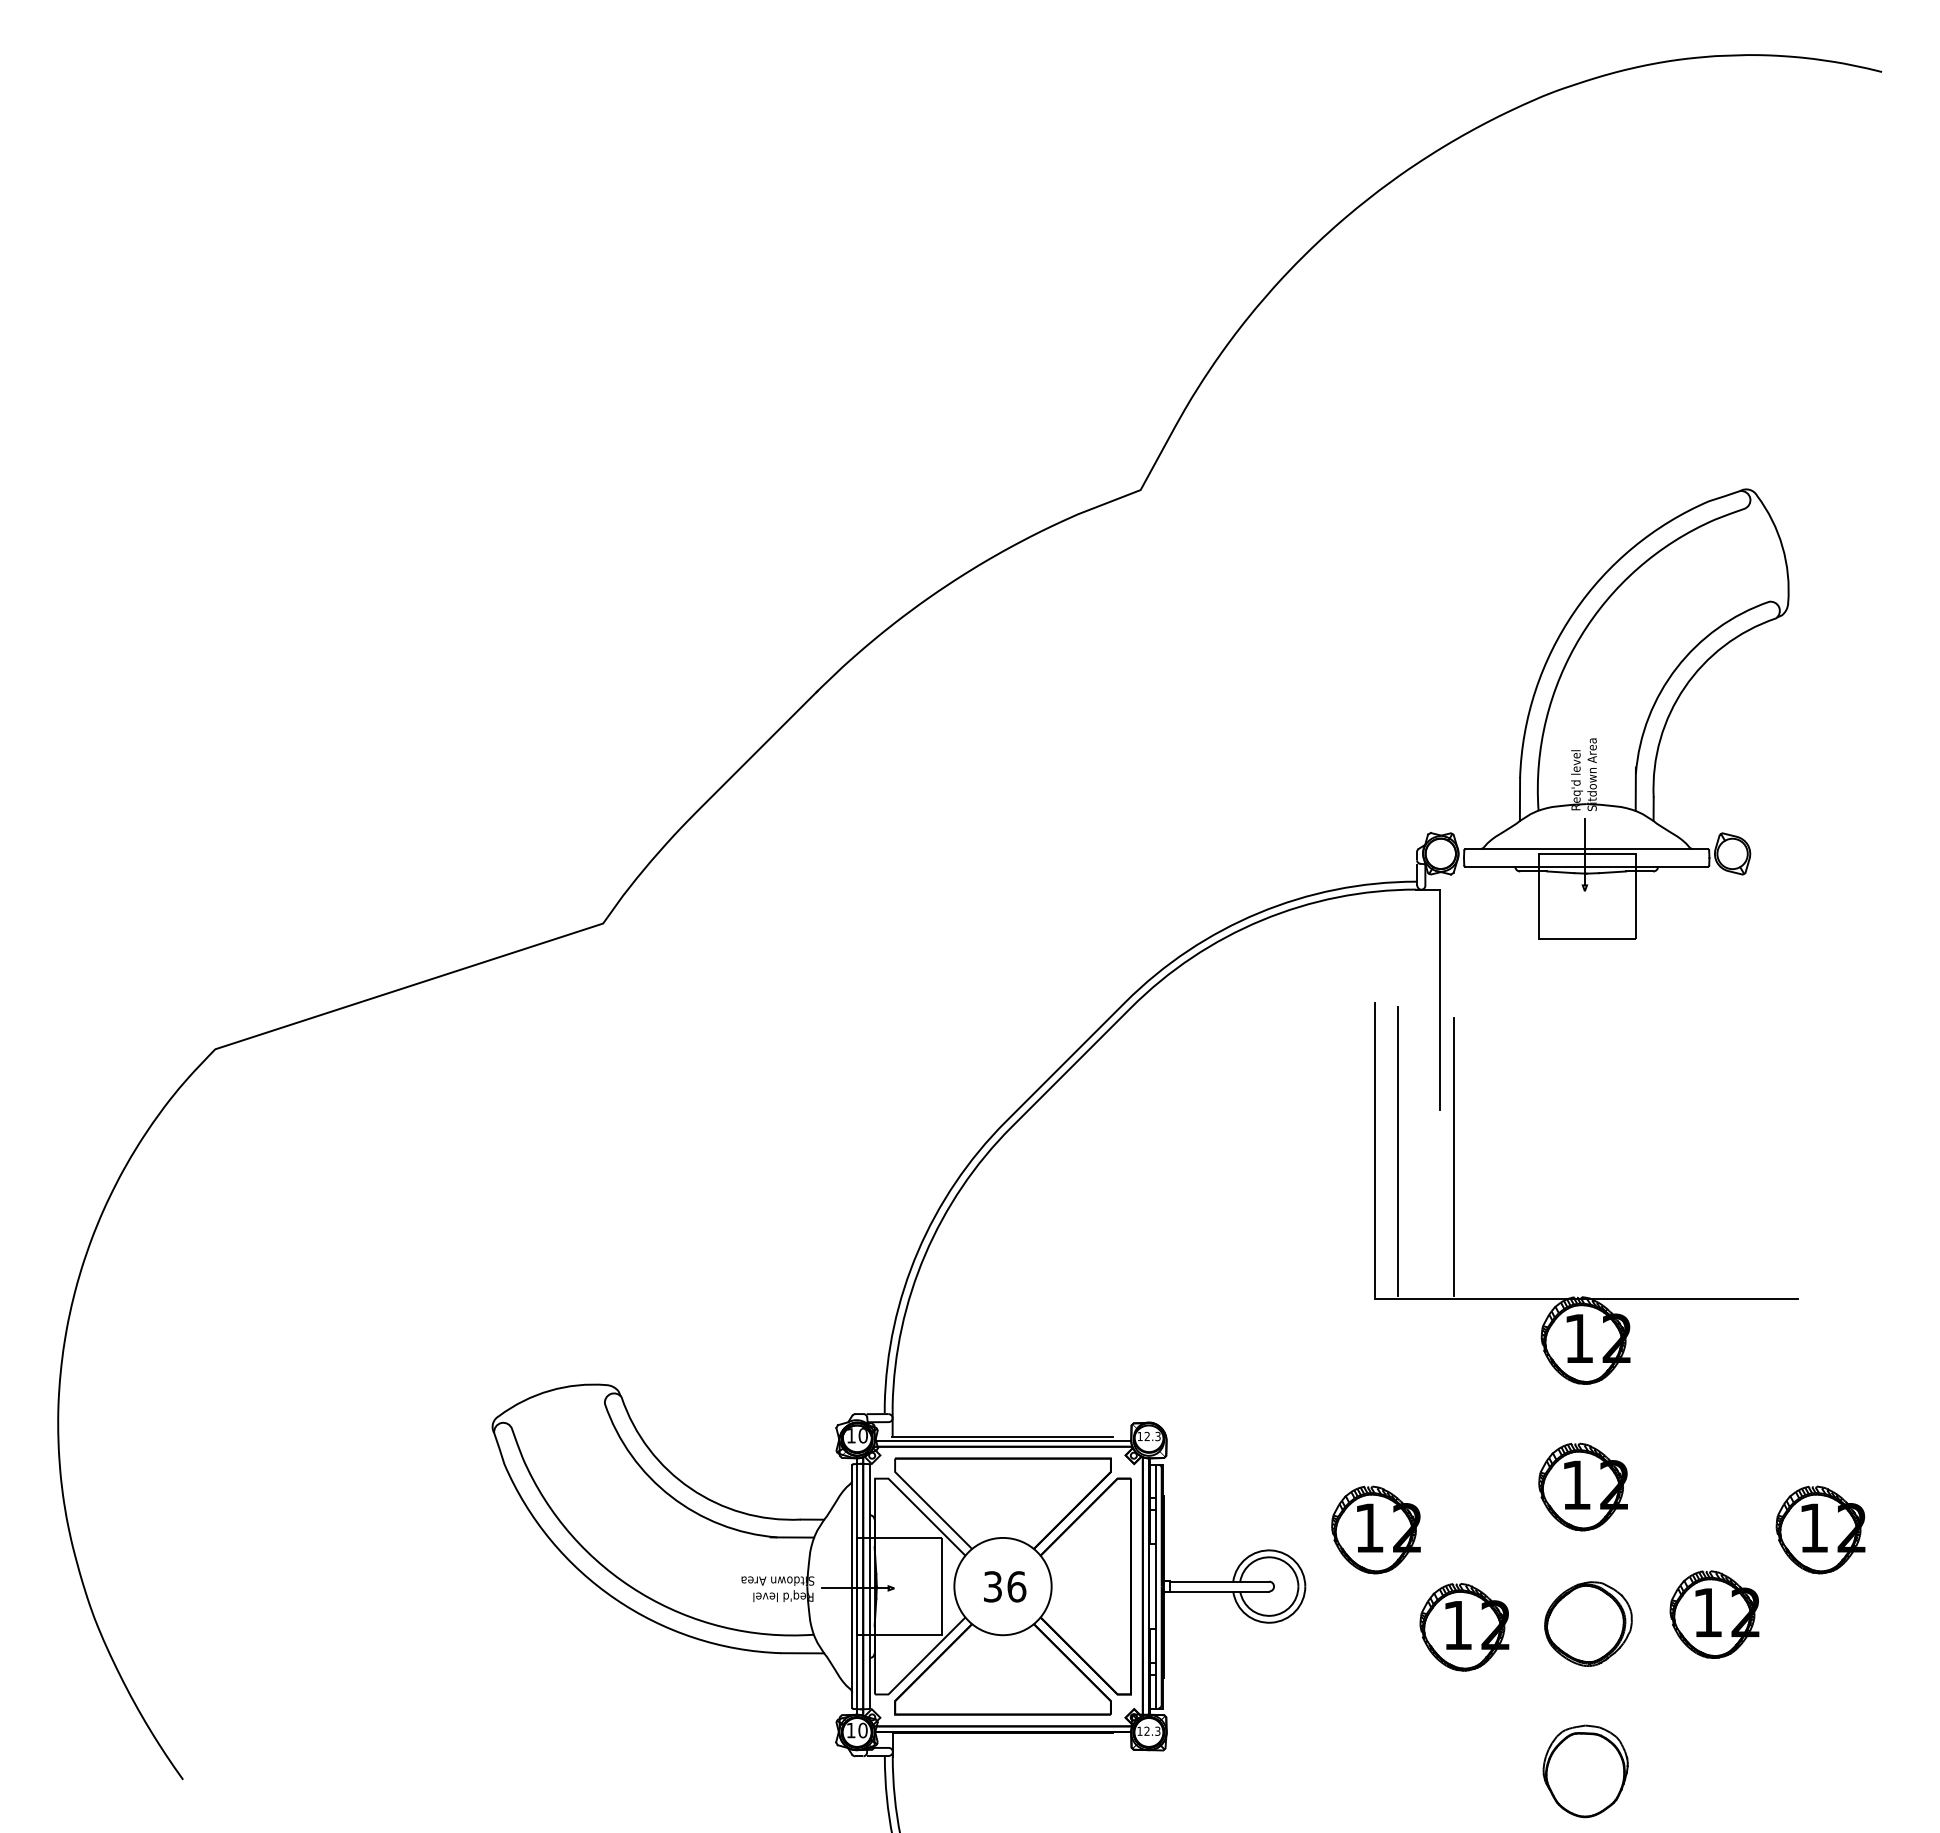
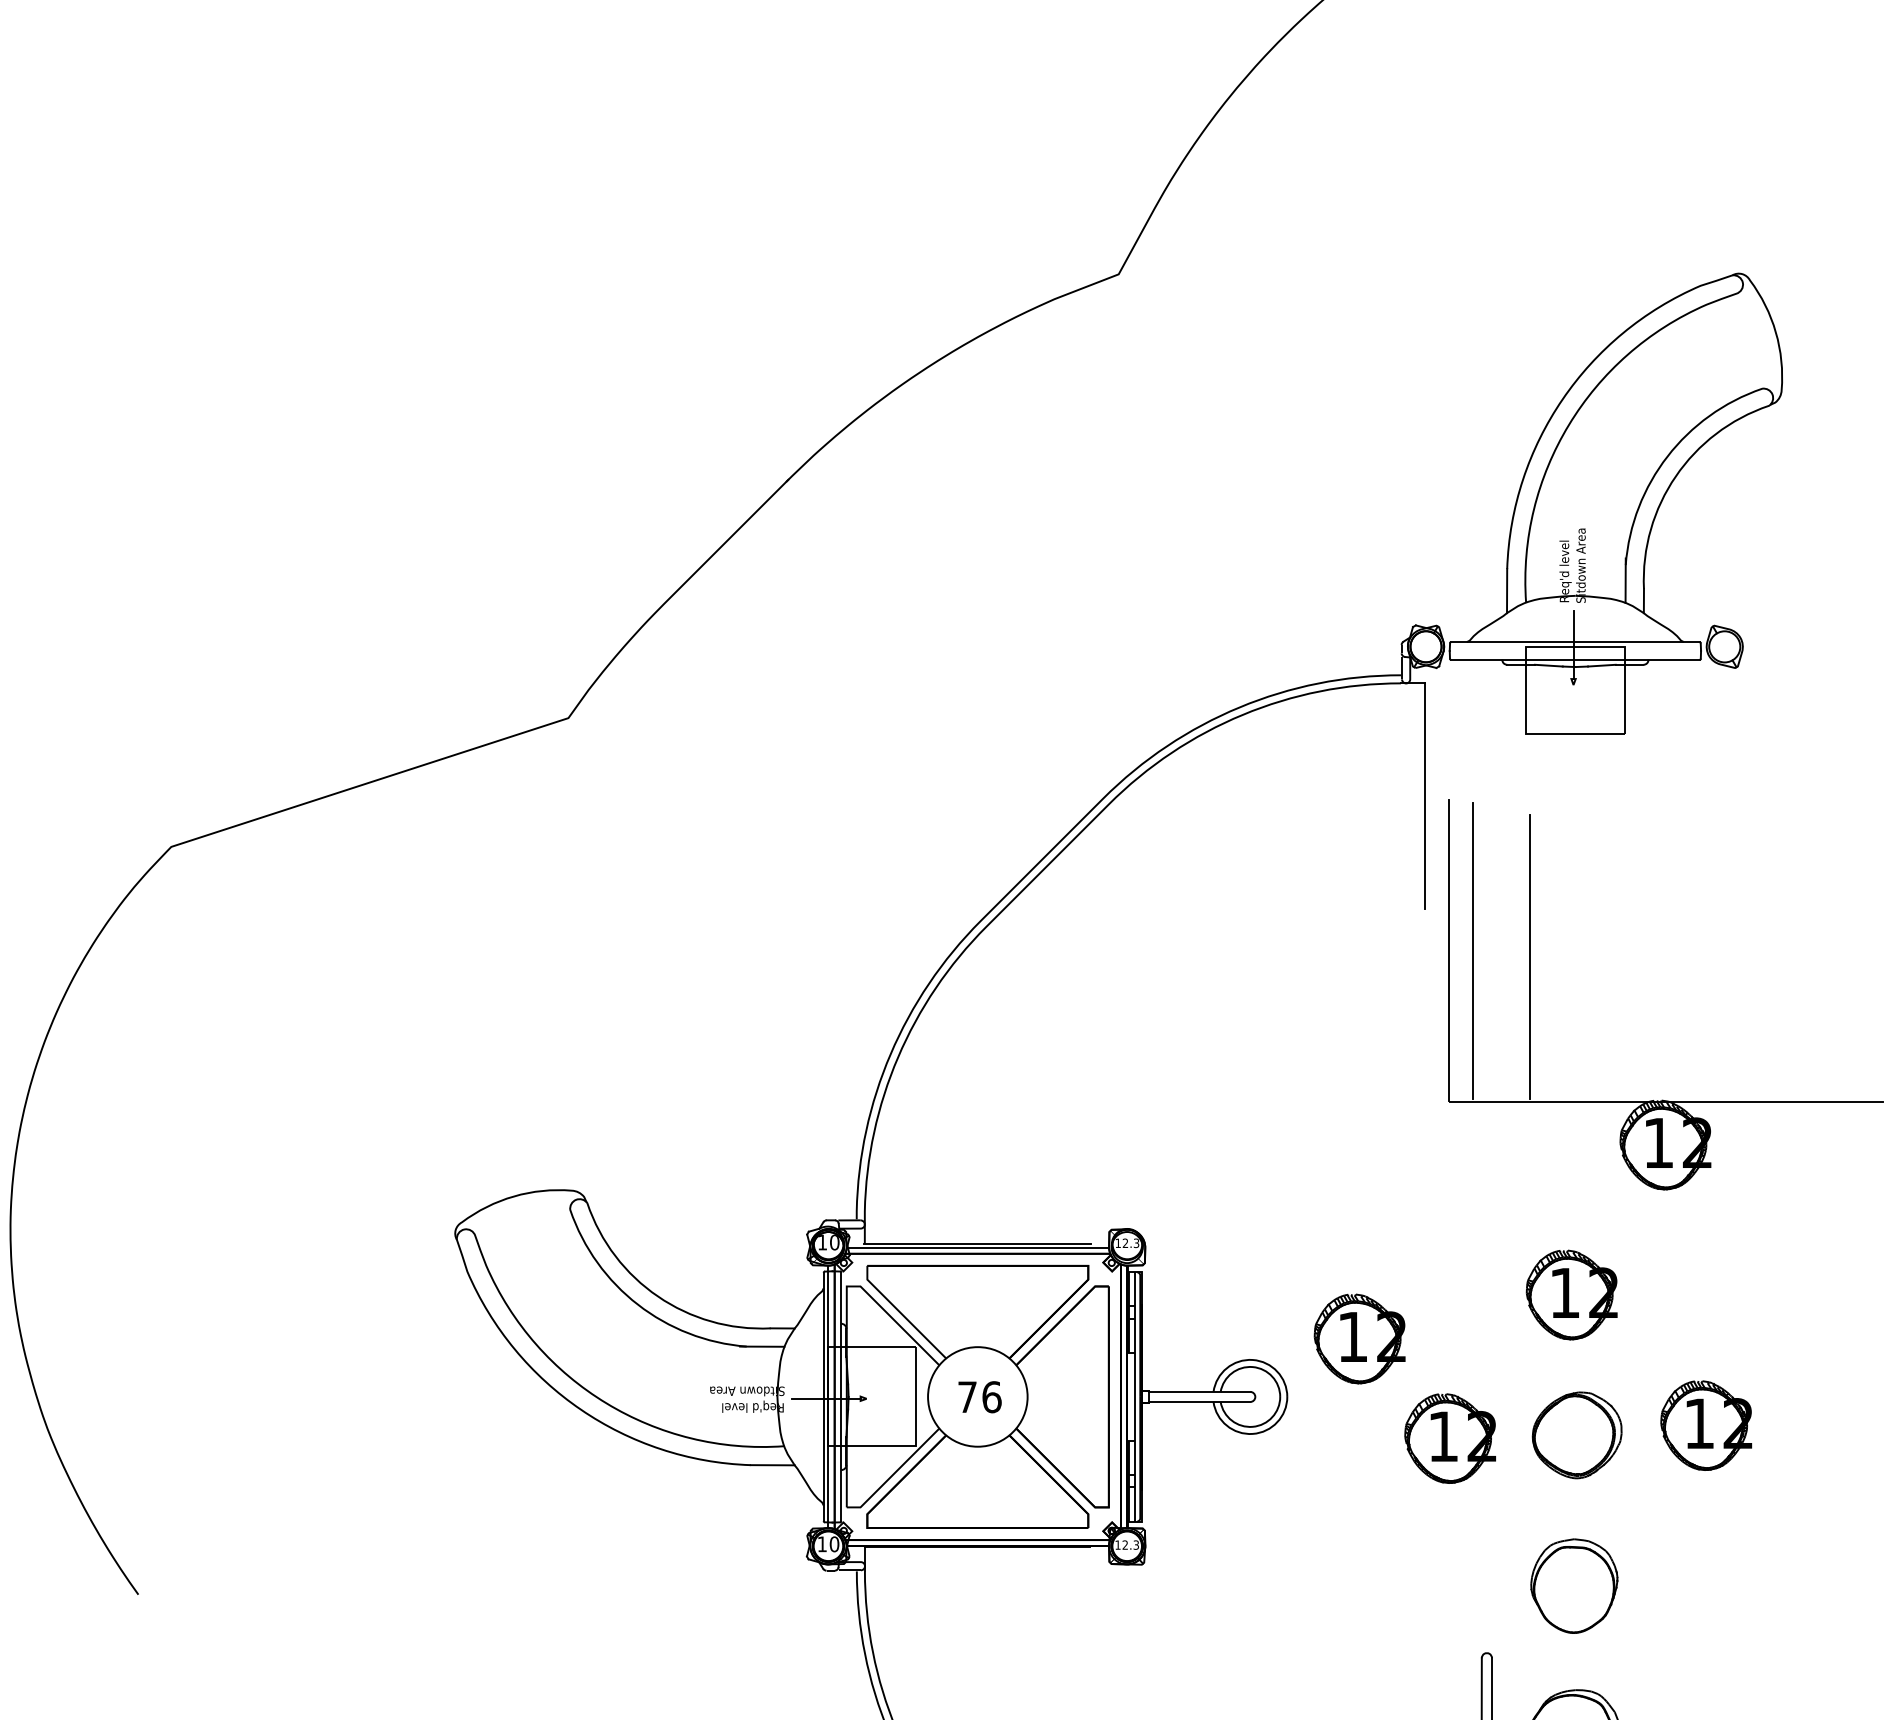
part: (1586, 1296) -> (1666, 1099), moved
part: (1820, 1529) -> (1814, 1338), removed
text: (992, 1586) -> (967, 1396), 36 -> 76

